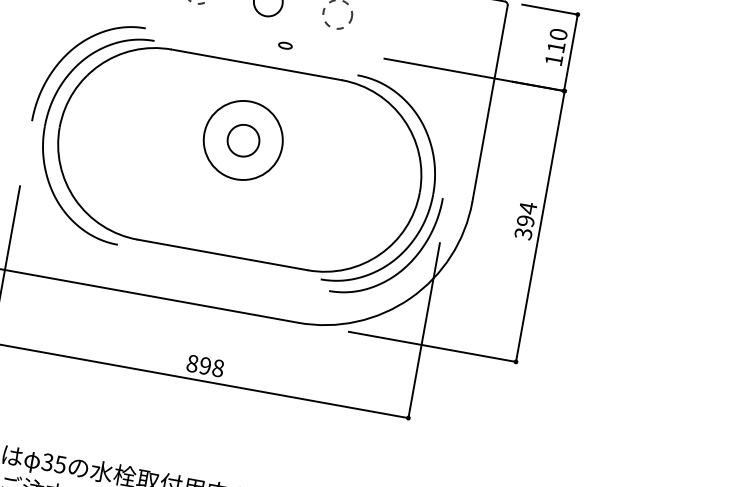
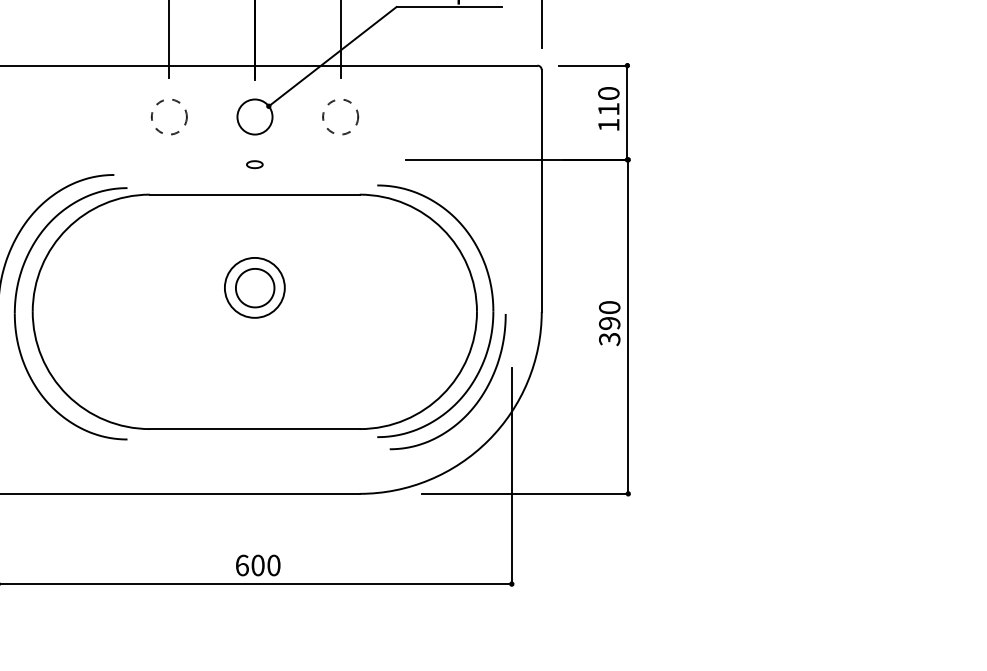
part: (285, 45) -> (254, 164), moved
circle: (243, 140) -> (254, 287), size x0.62
text: (527, 208) -> (609, 307), 394 -> 390
text: (204, 365) -> (257, 565), 898 -> 600

